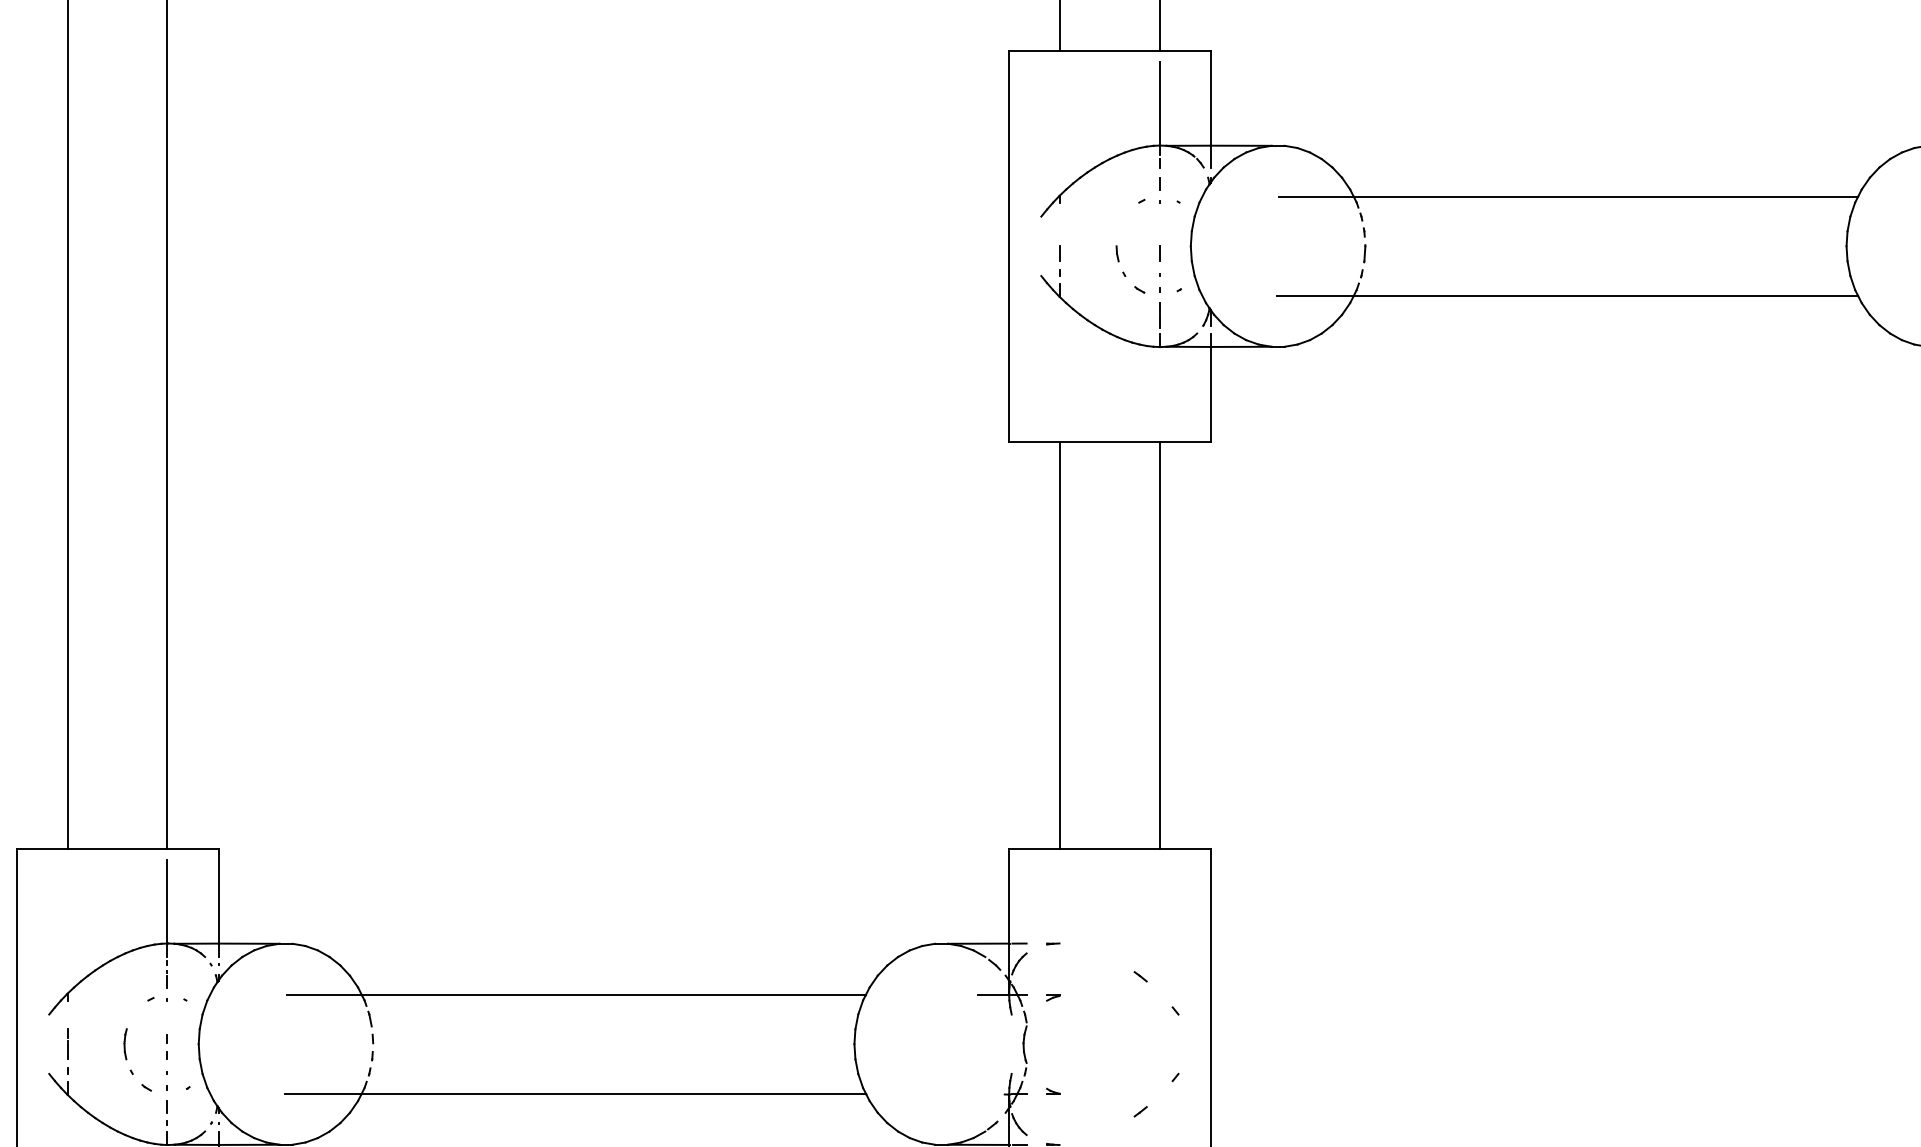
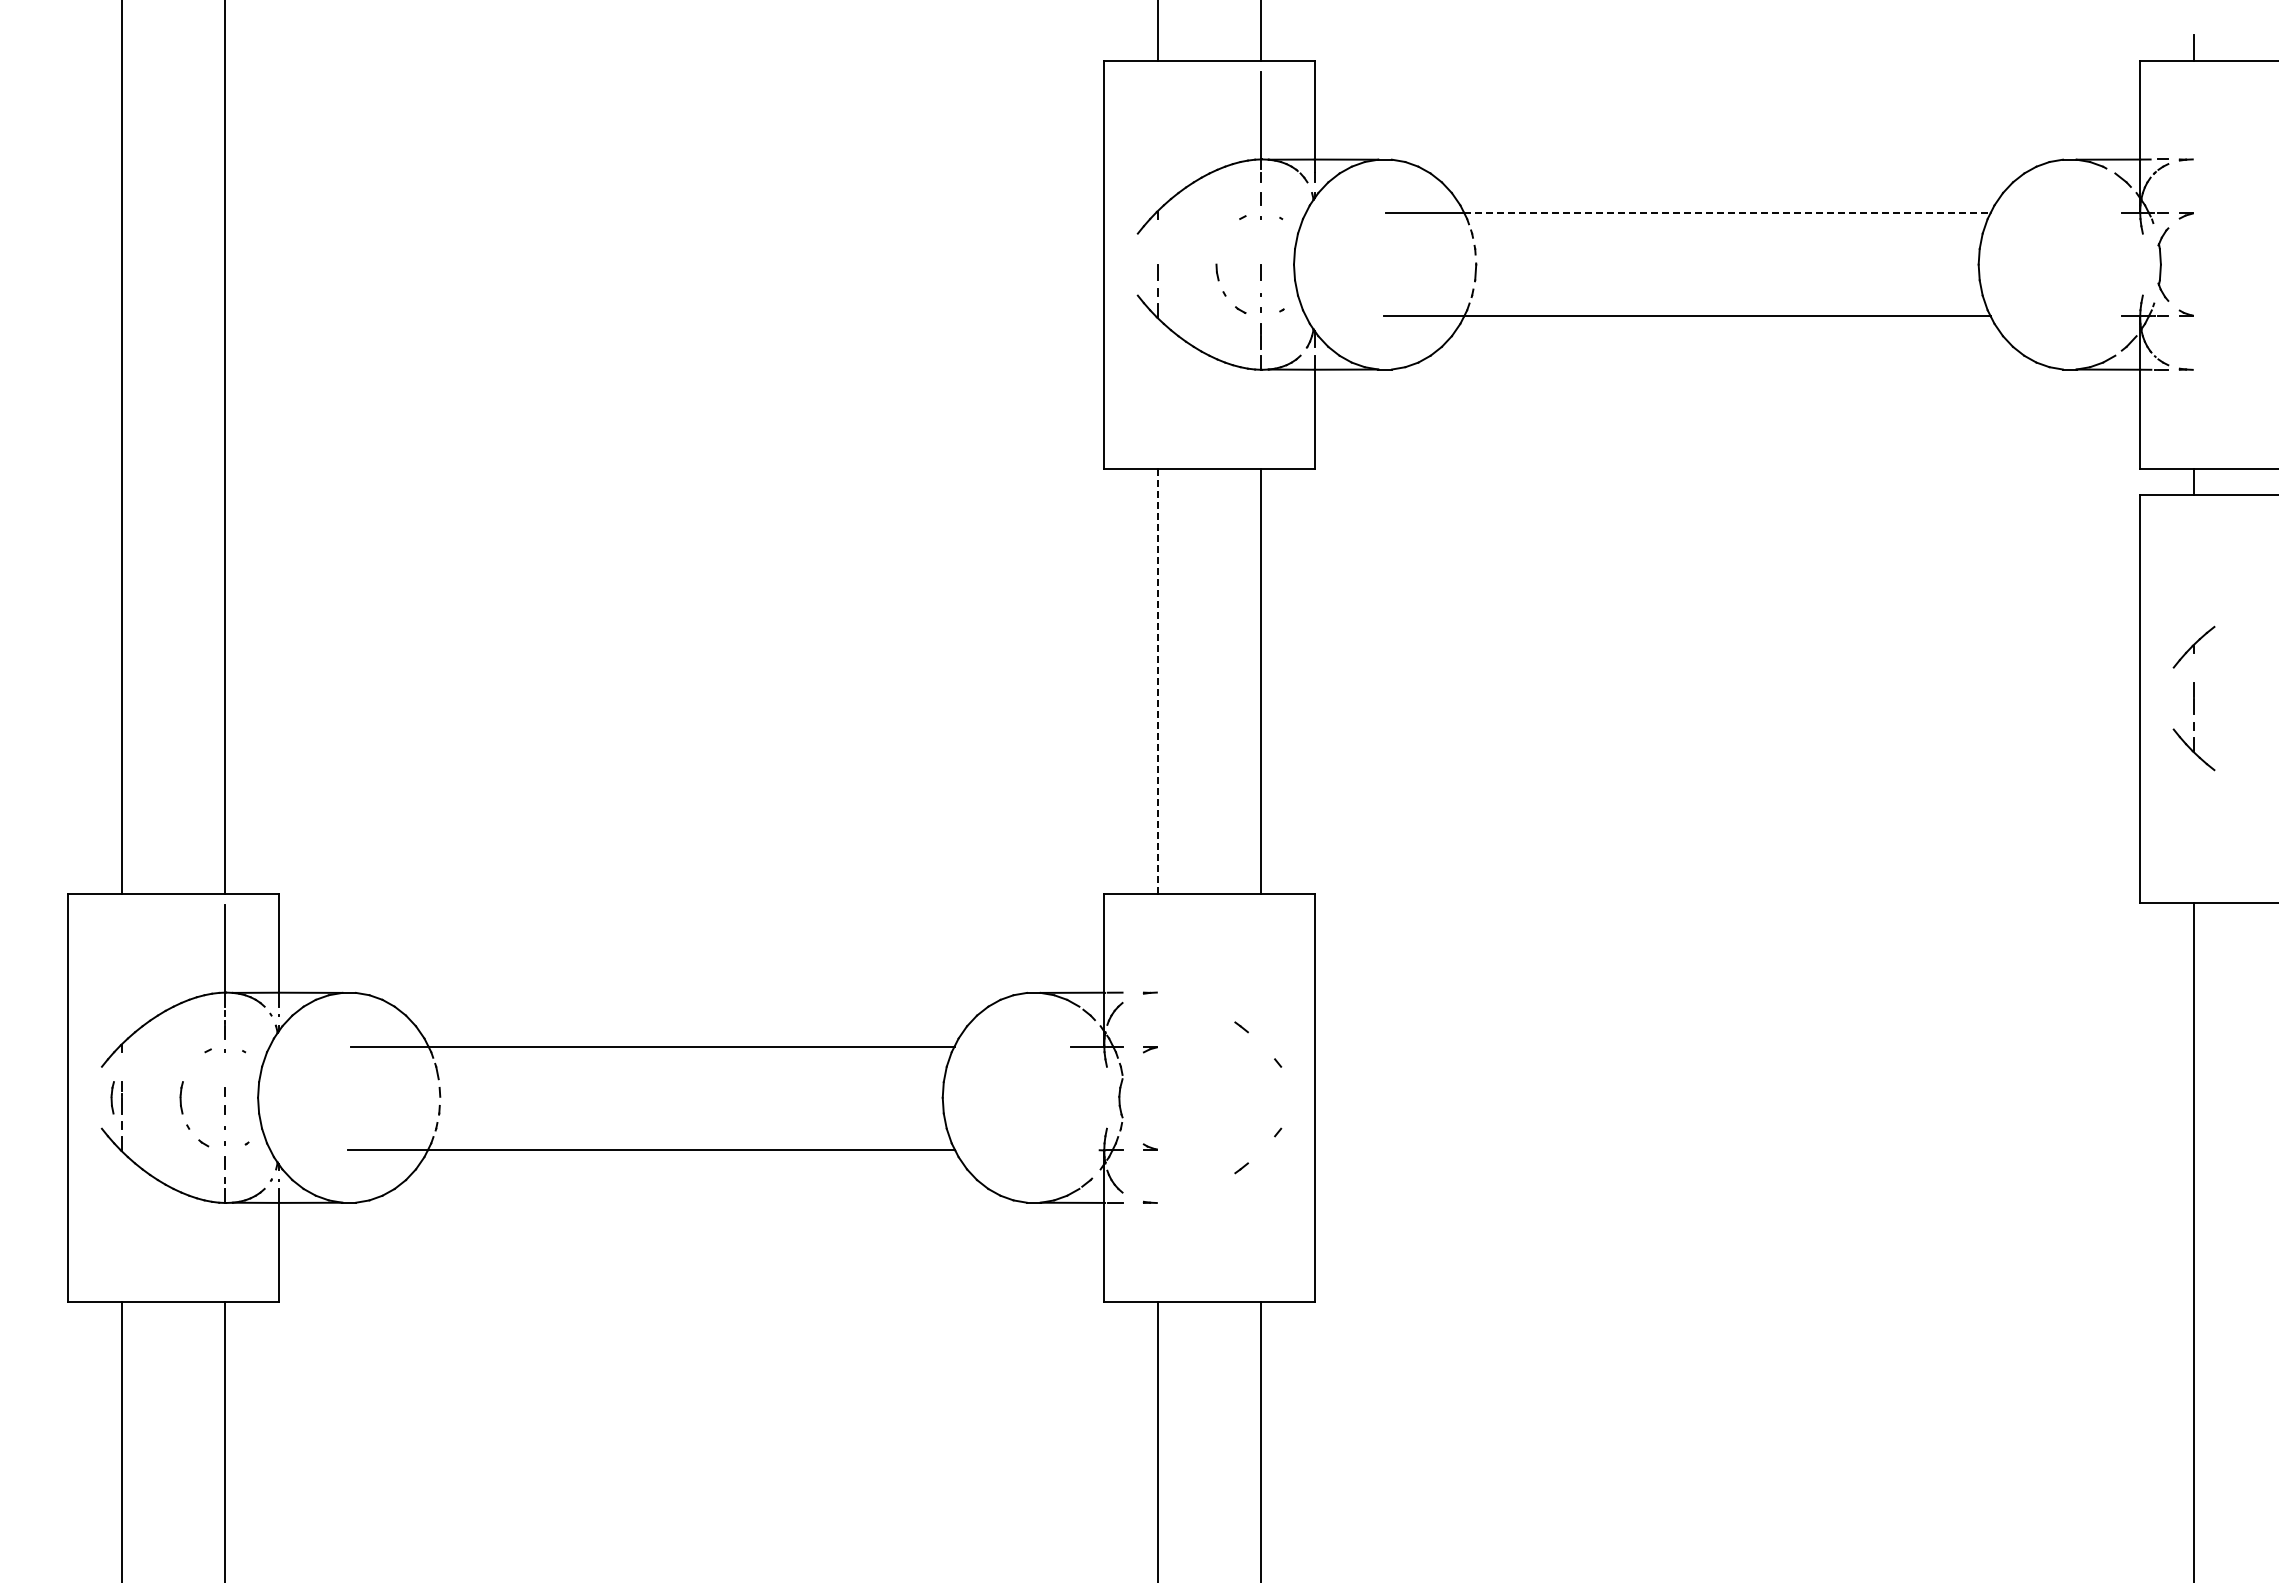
line: (1605, 196) -> (1727, 212), solid -> dashed
line: (1060, 646) -> (1157, 682), solid -> dashed
part: (59, 1043) -> (112, 1097), added

